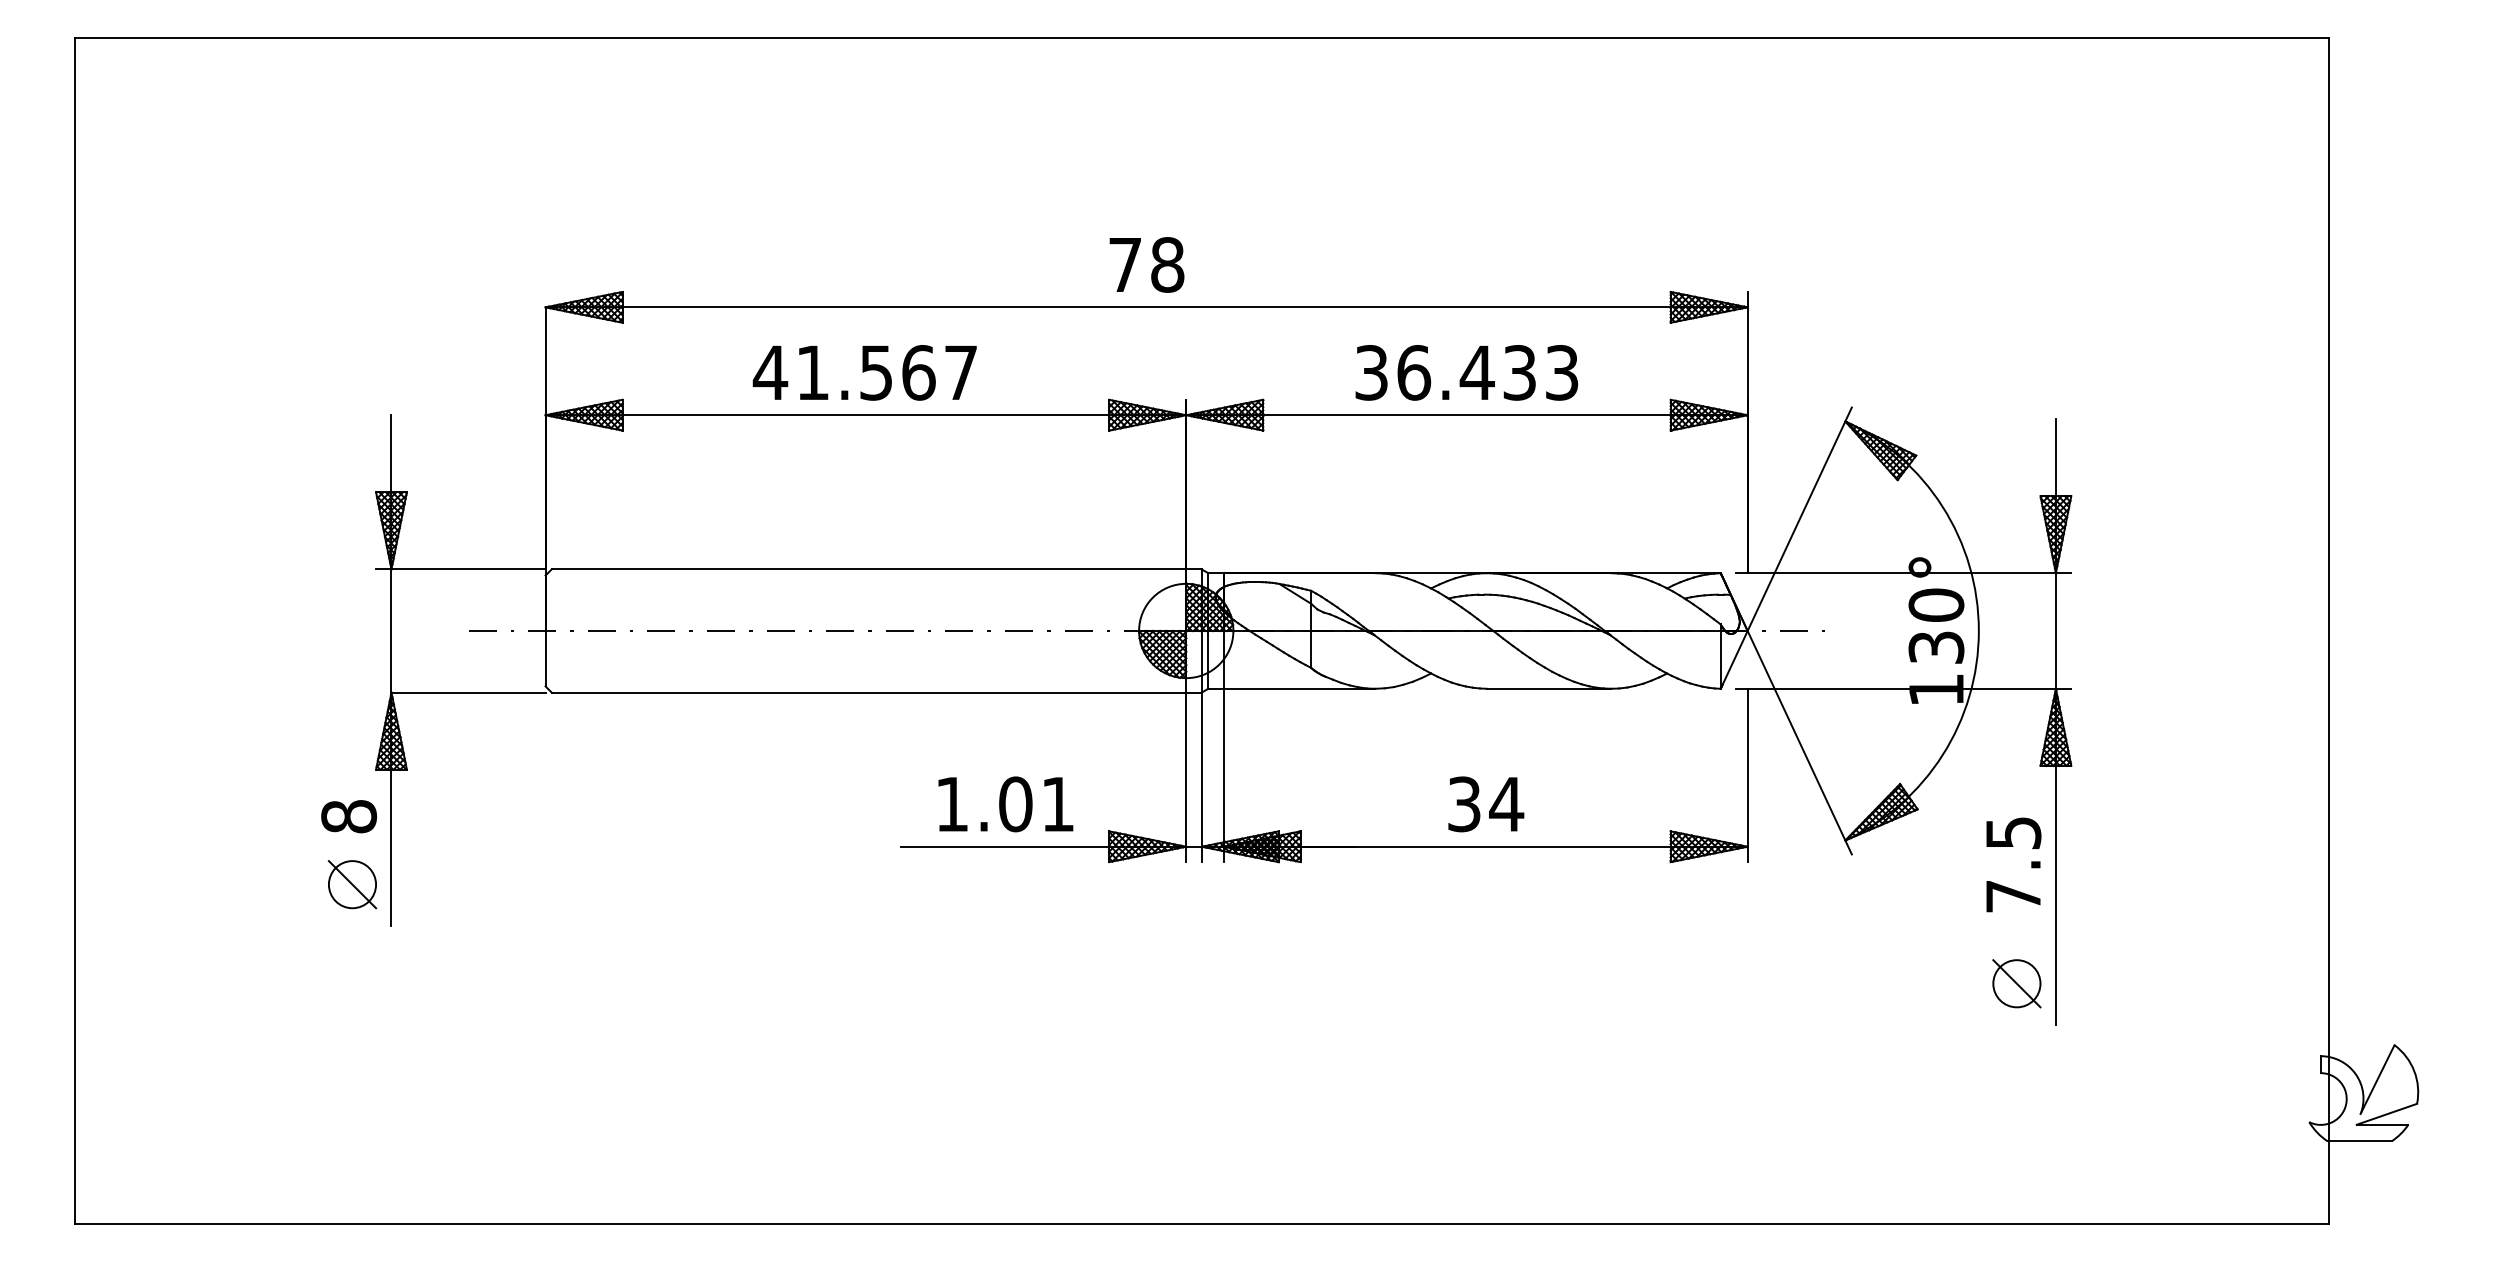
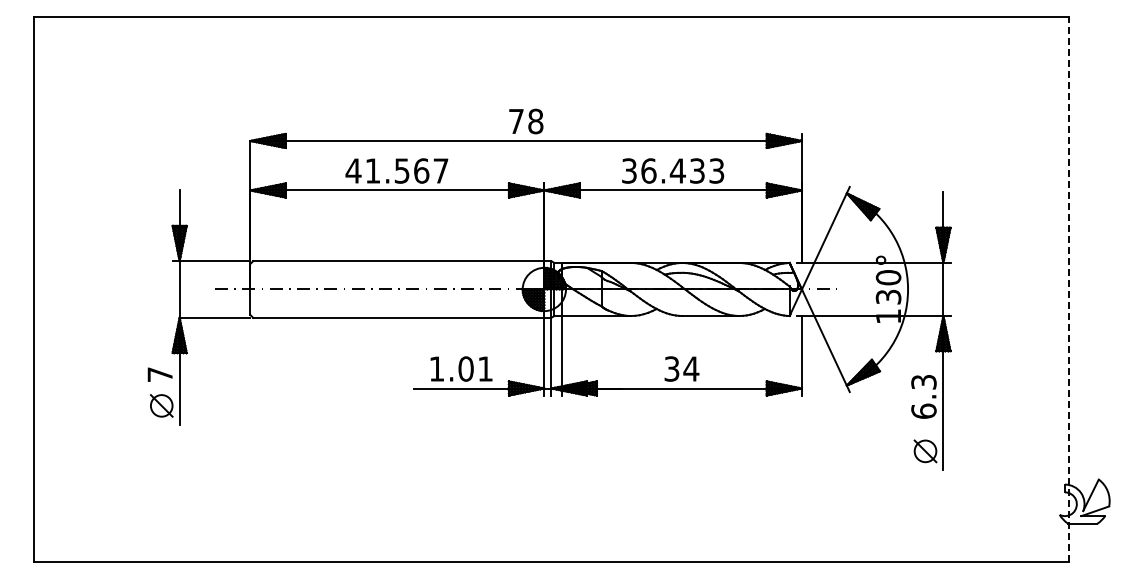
line: (2328, 631) -> (1068, 289), solid -> dashed
text: (347, 816) -> (159, 374), 8 -> 7
text: (2012, 864) -> (923, 396), 7.5 -> 6.3

